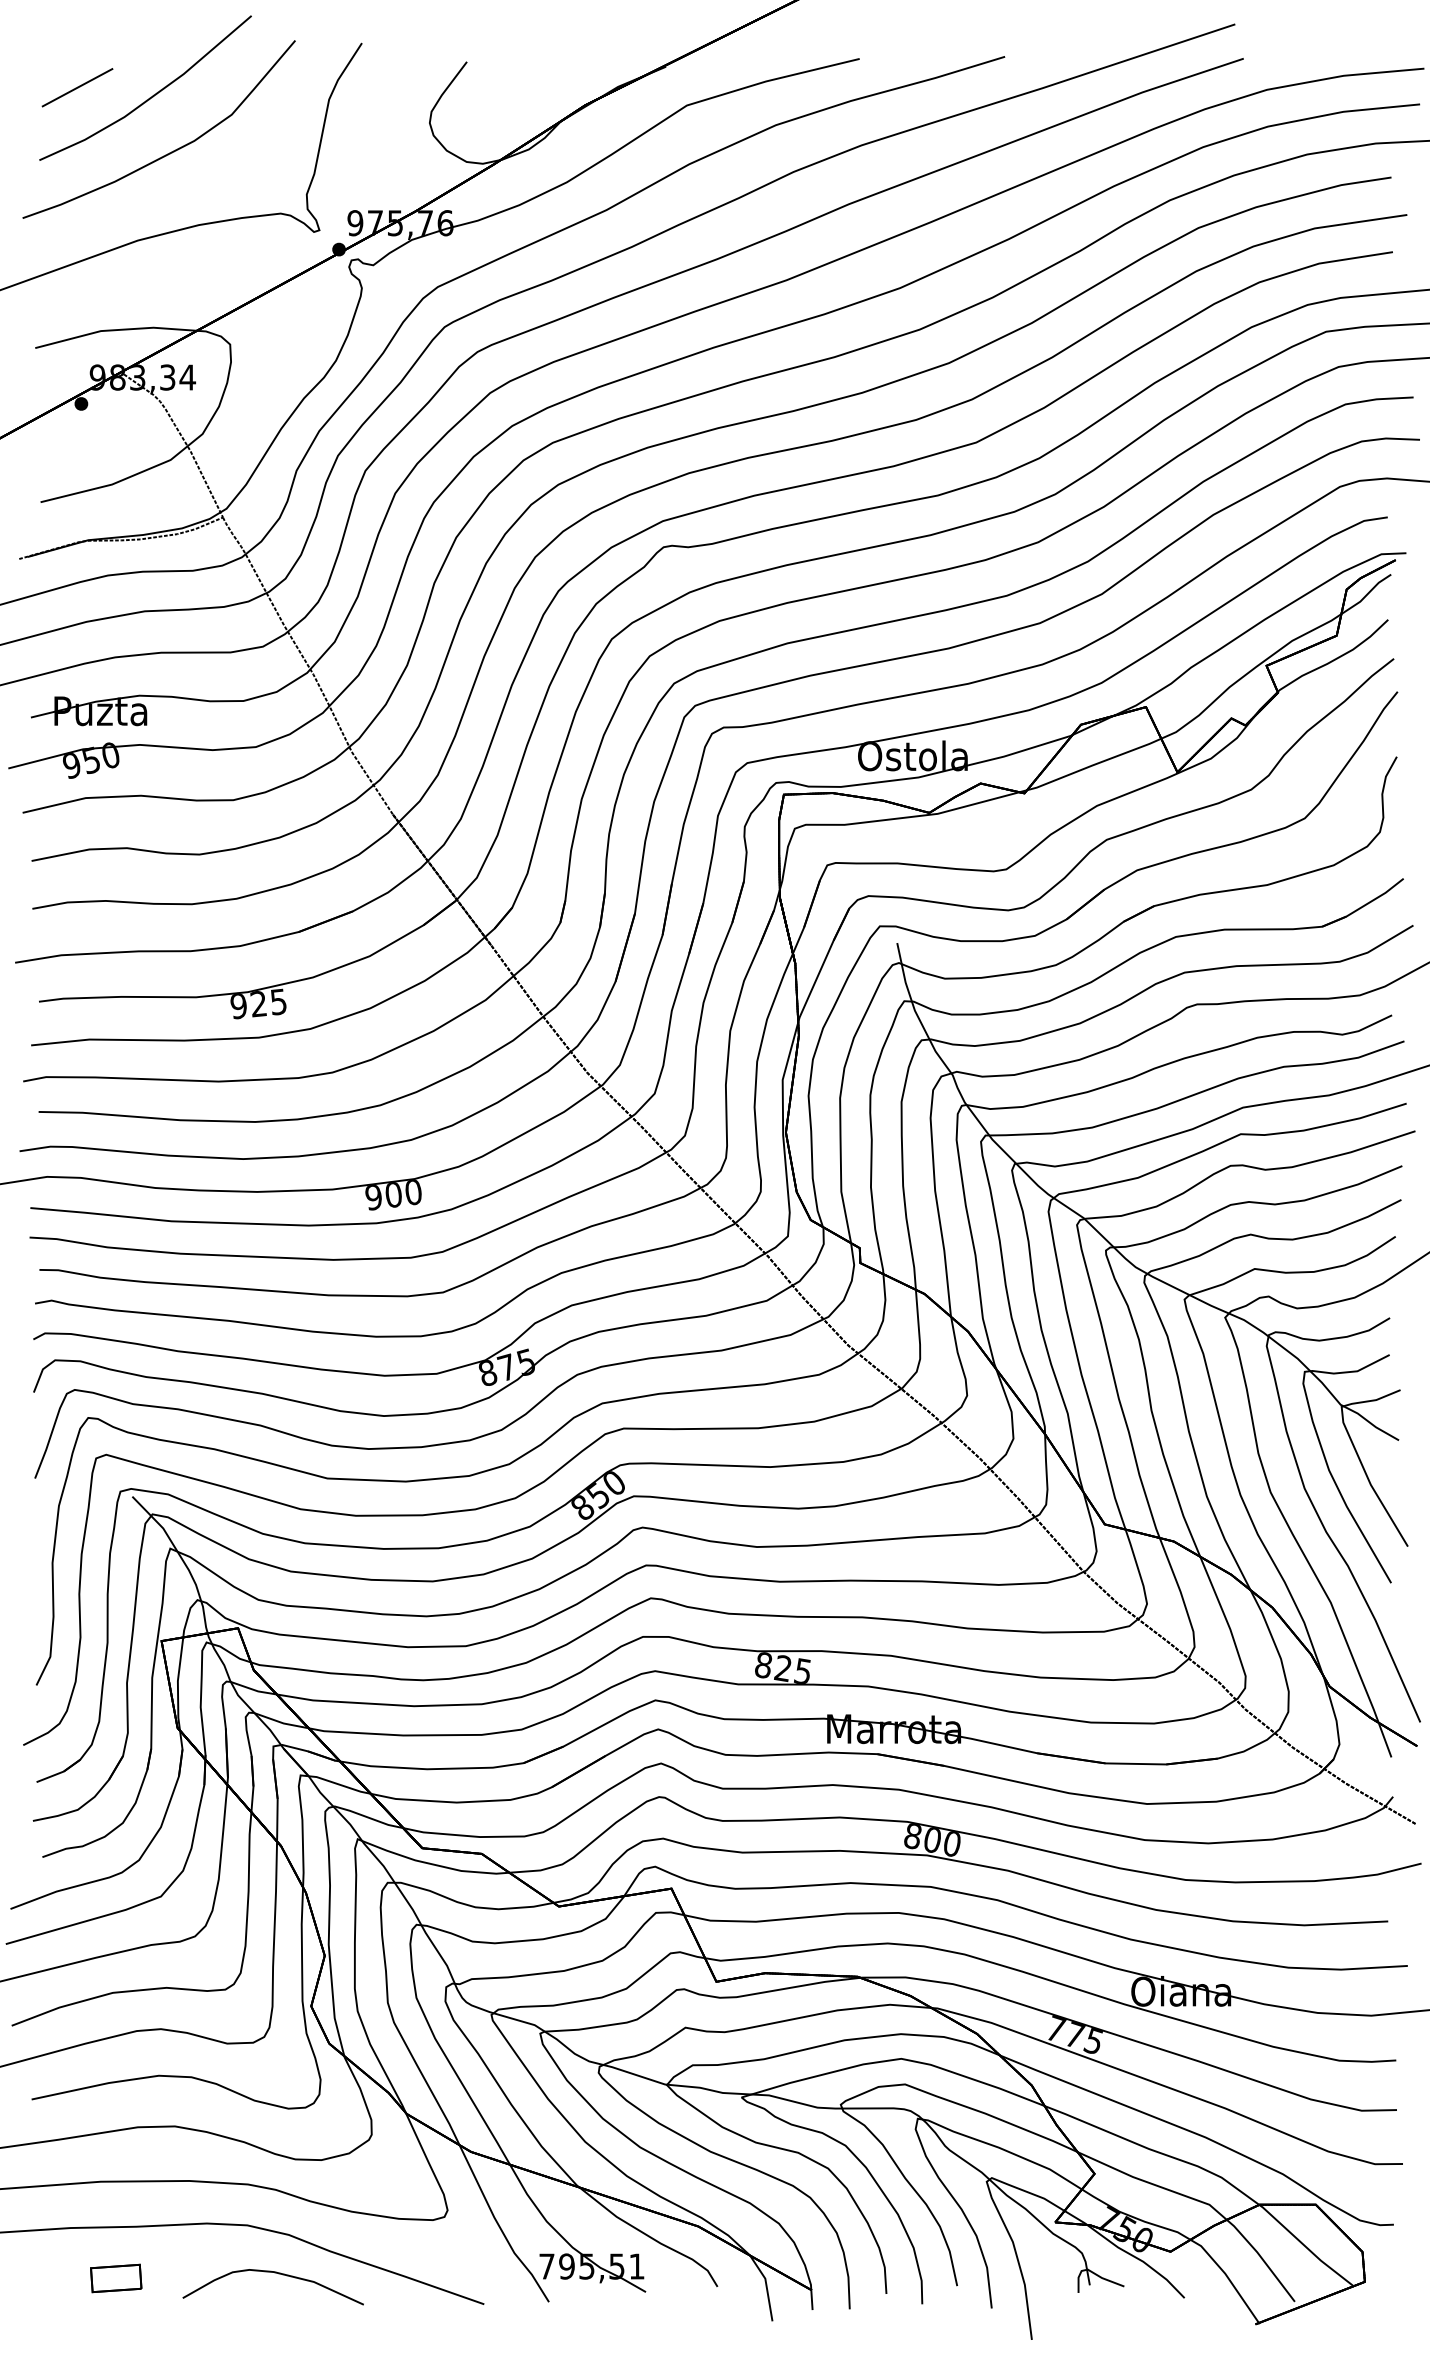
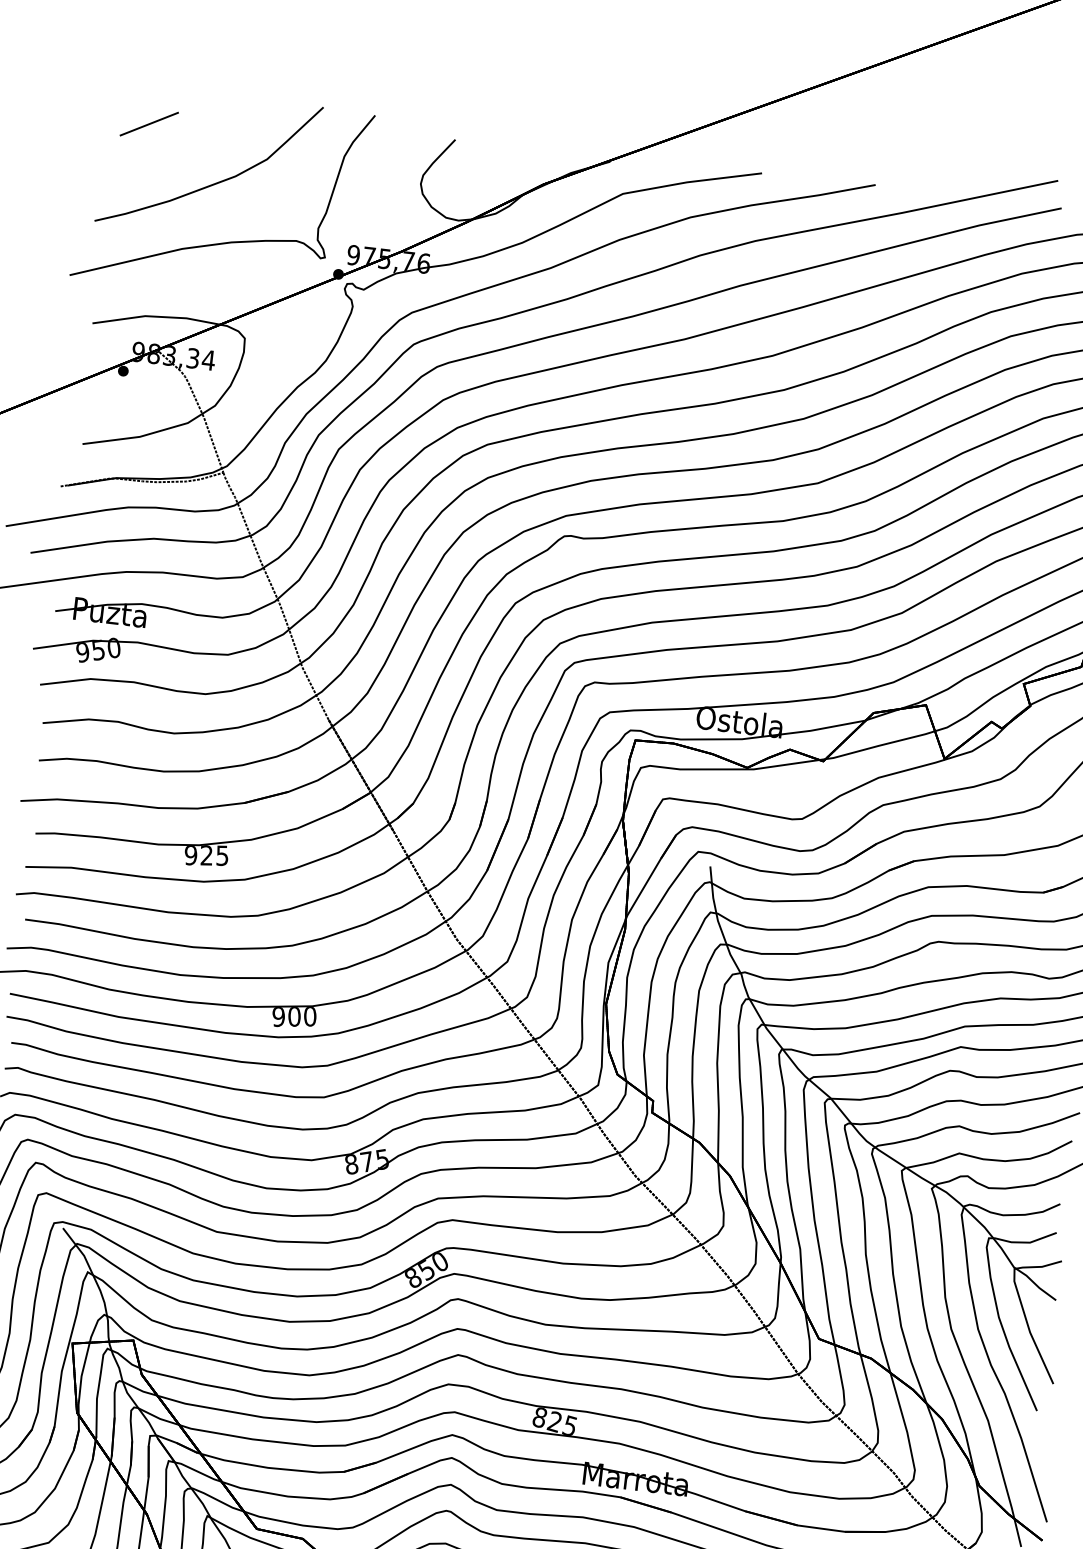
line: (153, 94) -> (207, 136), removed

